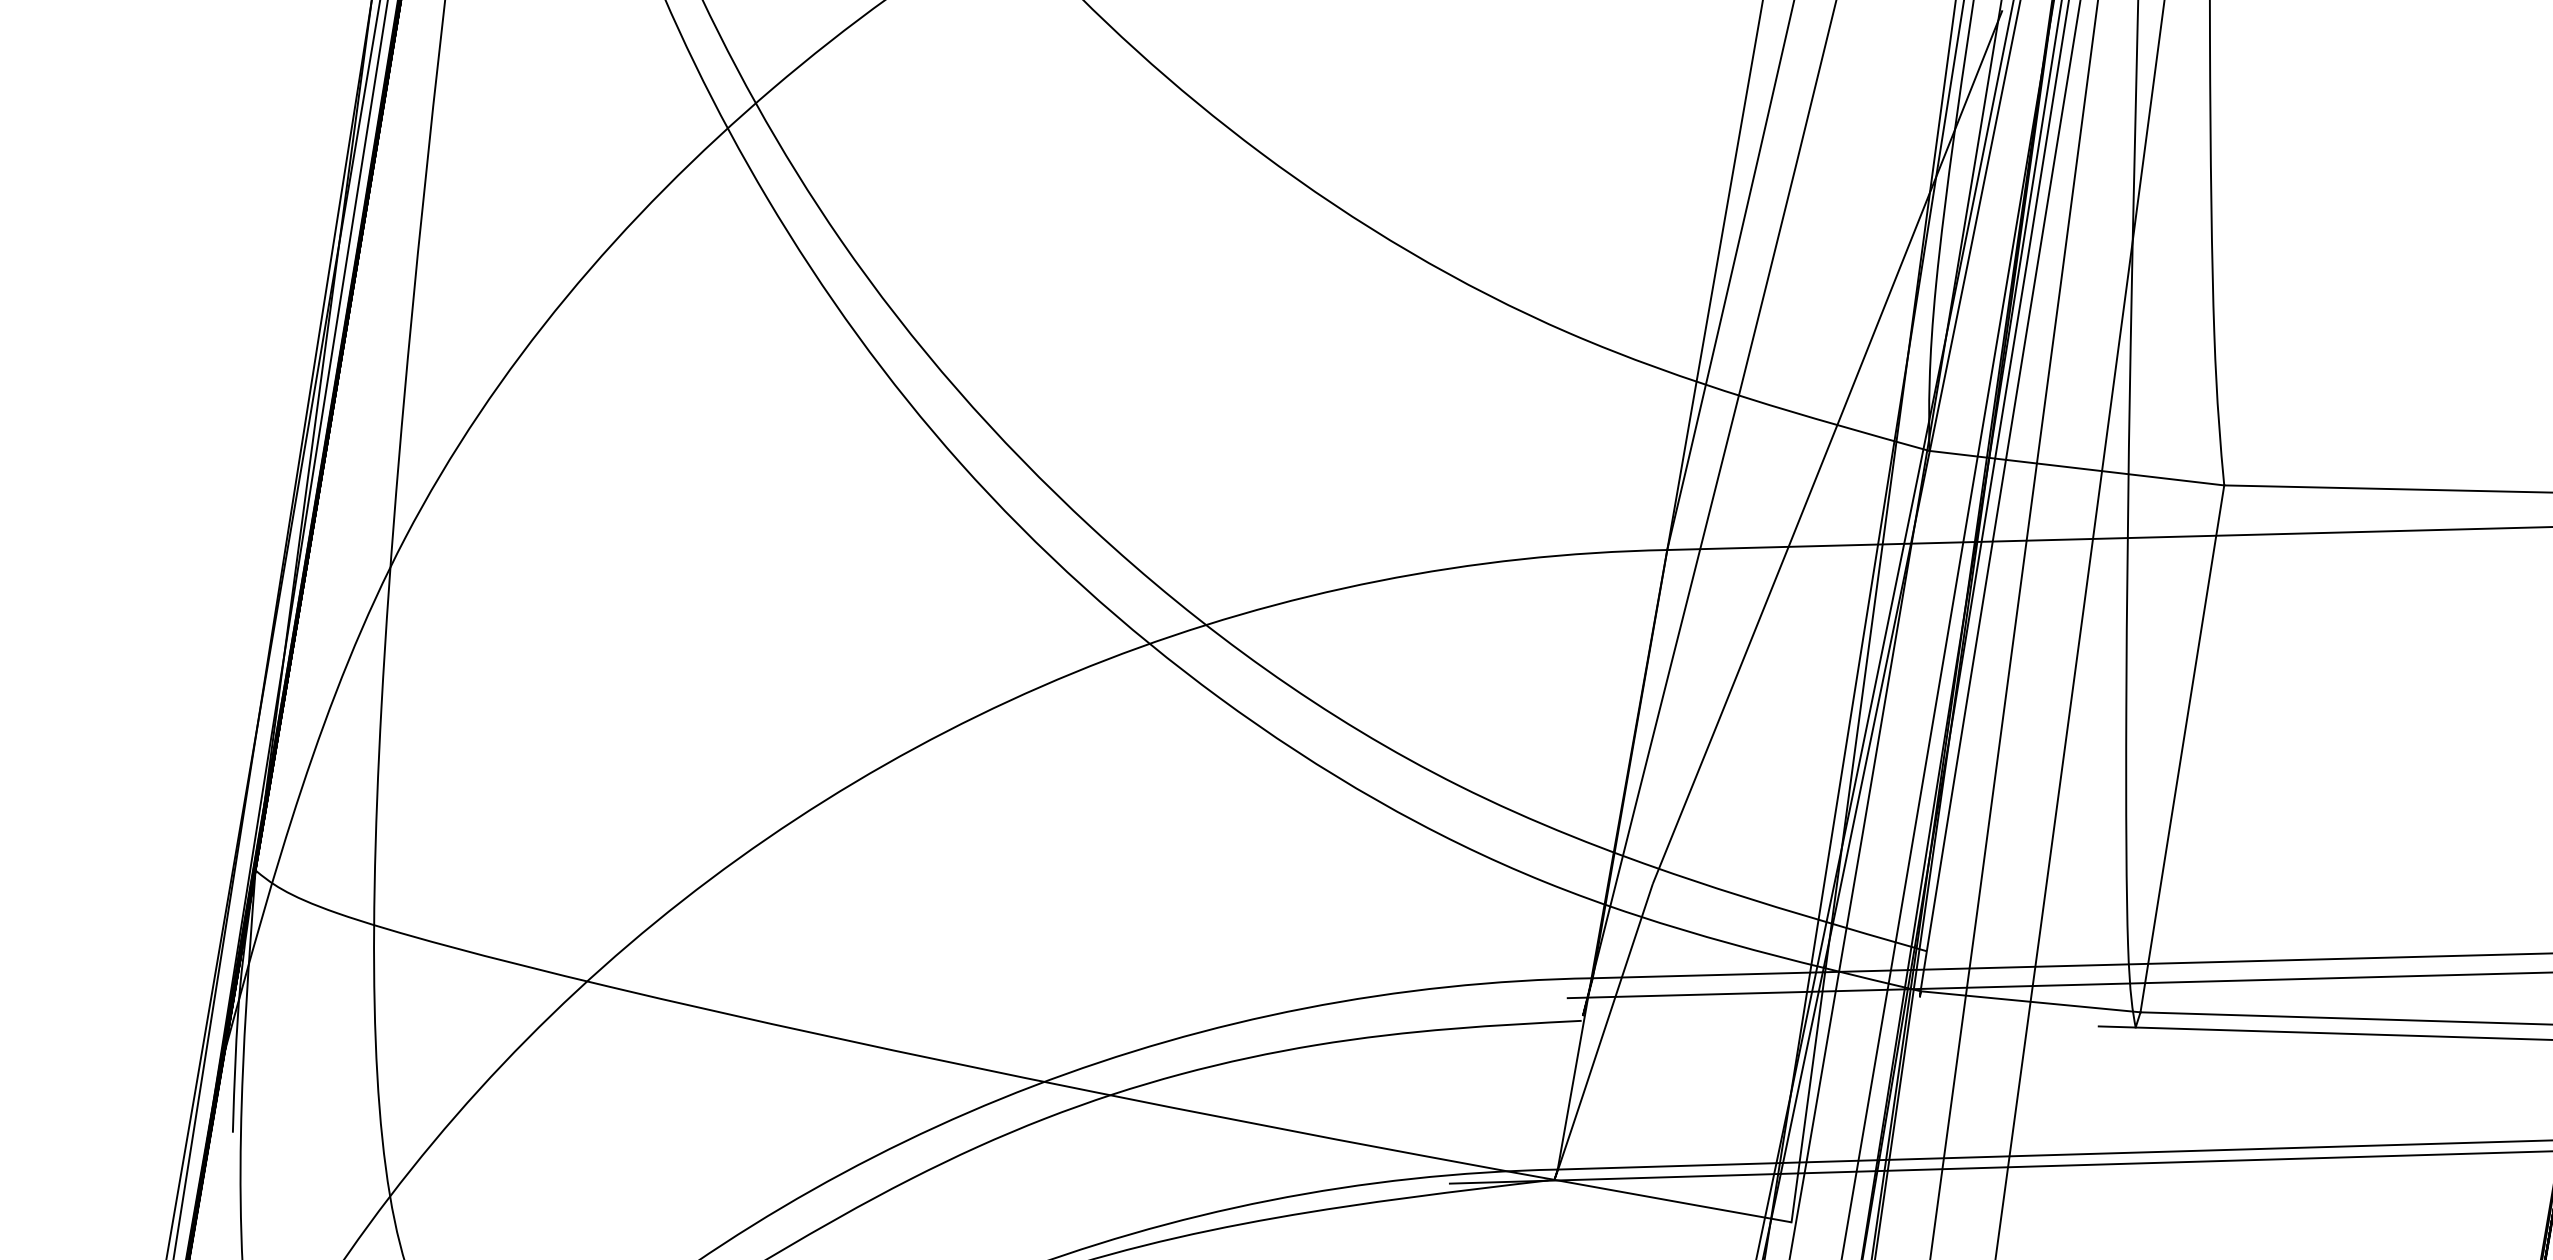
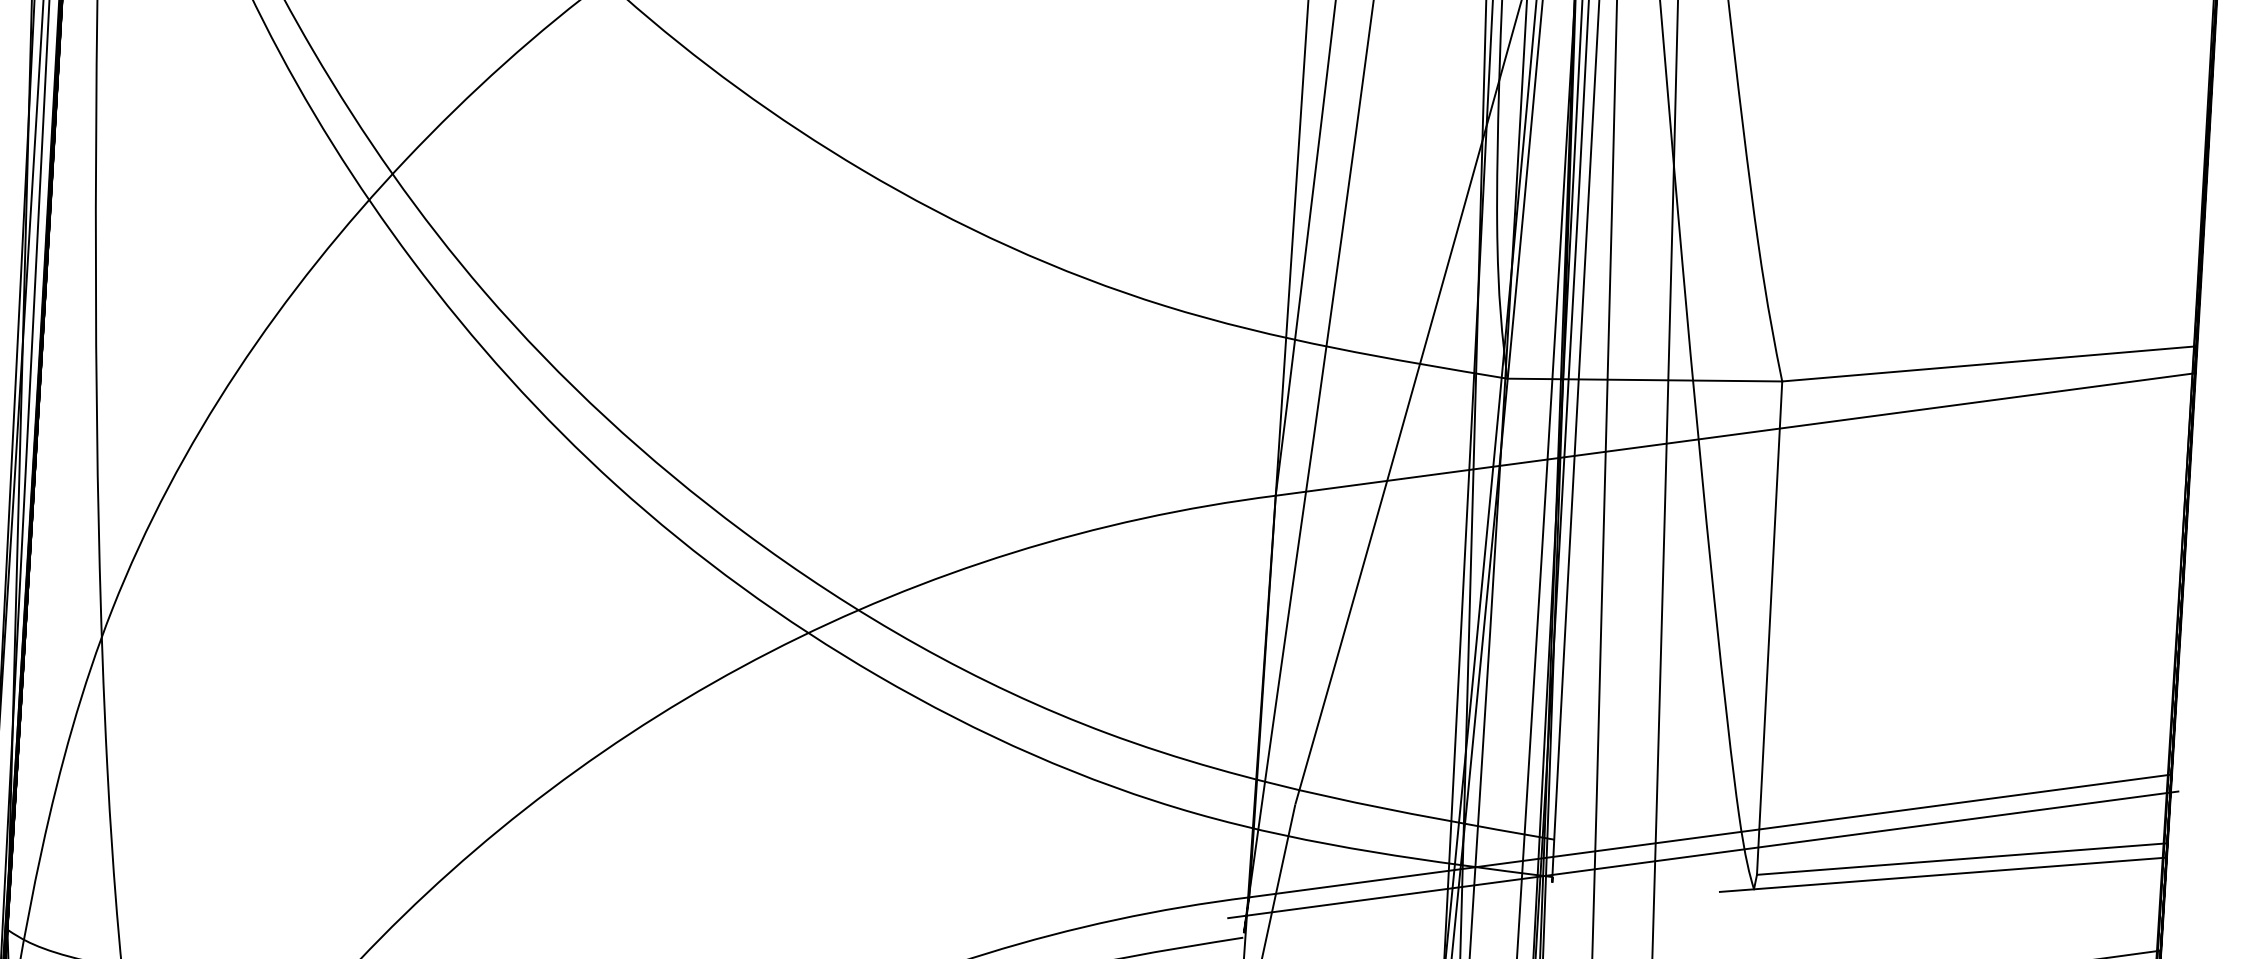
line: (2030, 1001) -> (1654, 875), removed

